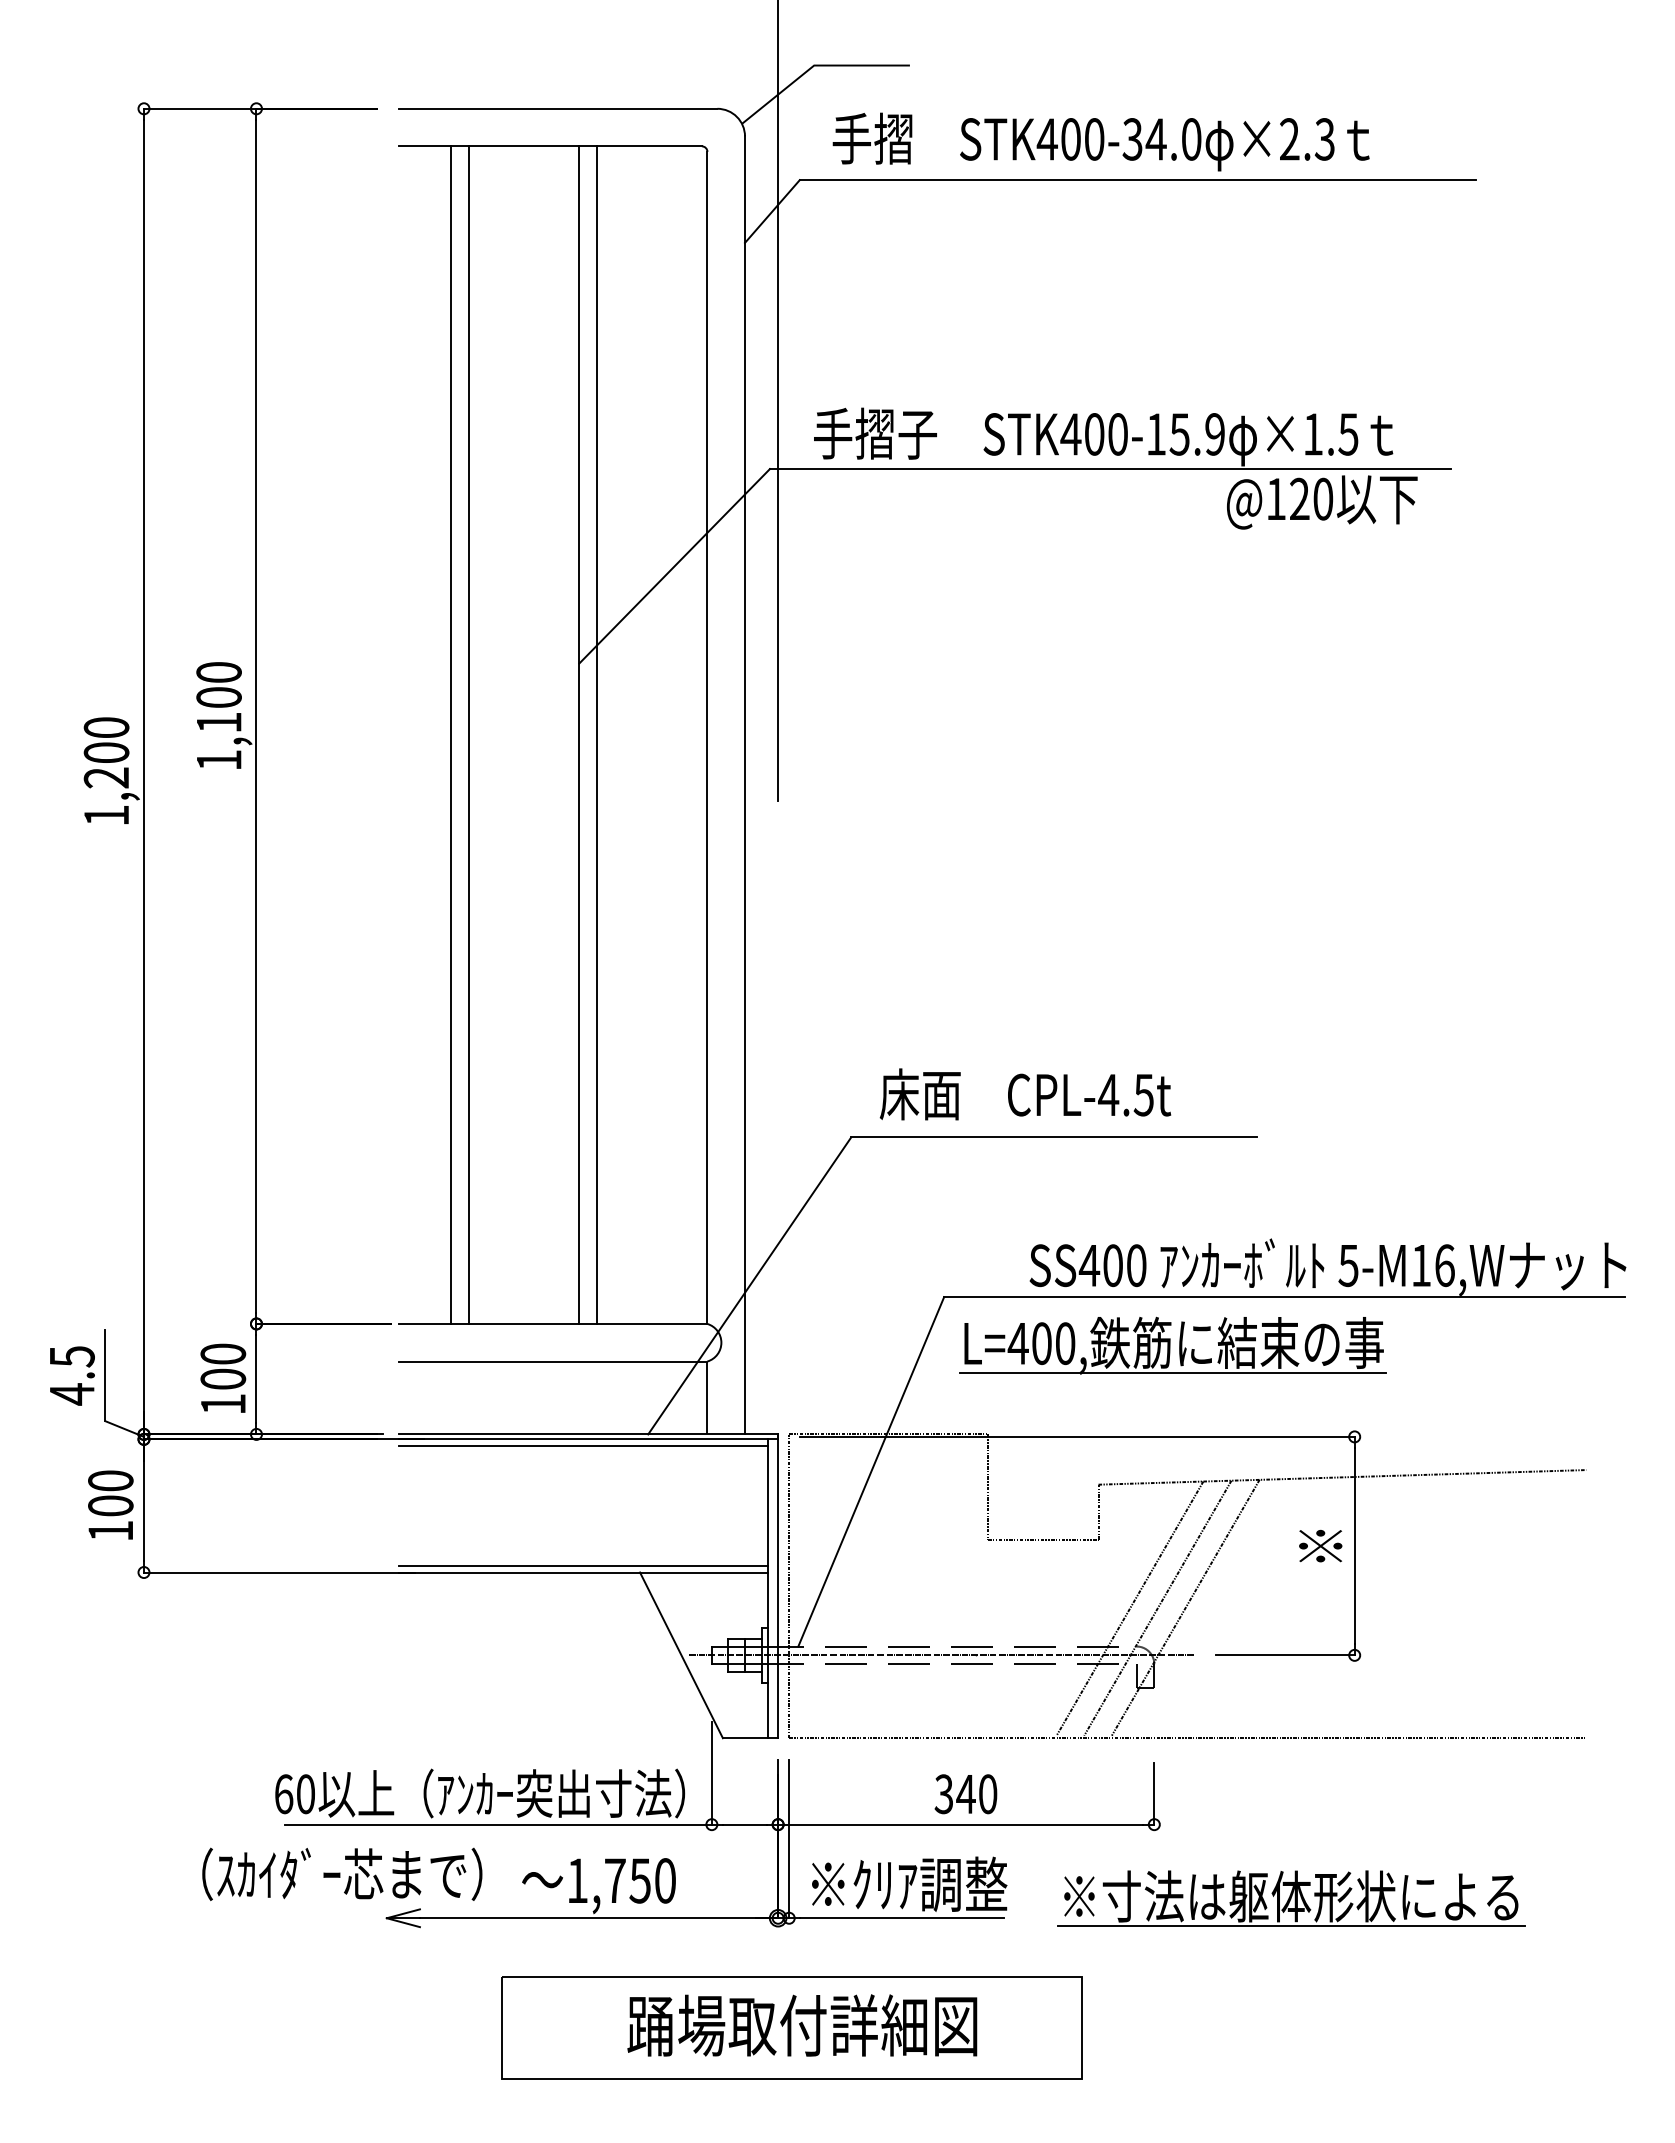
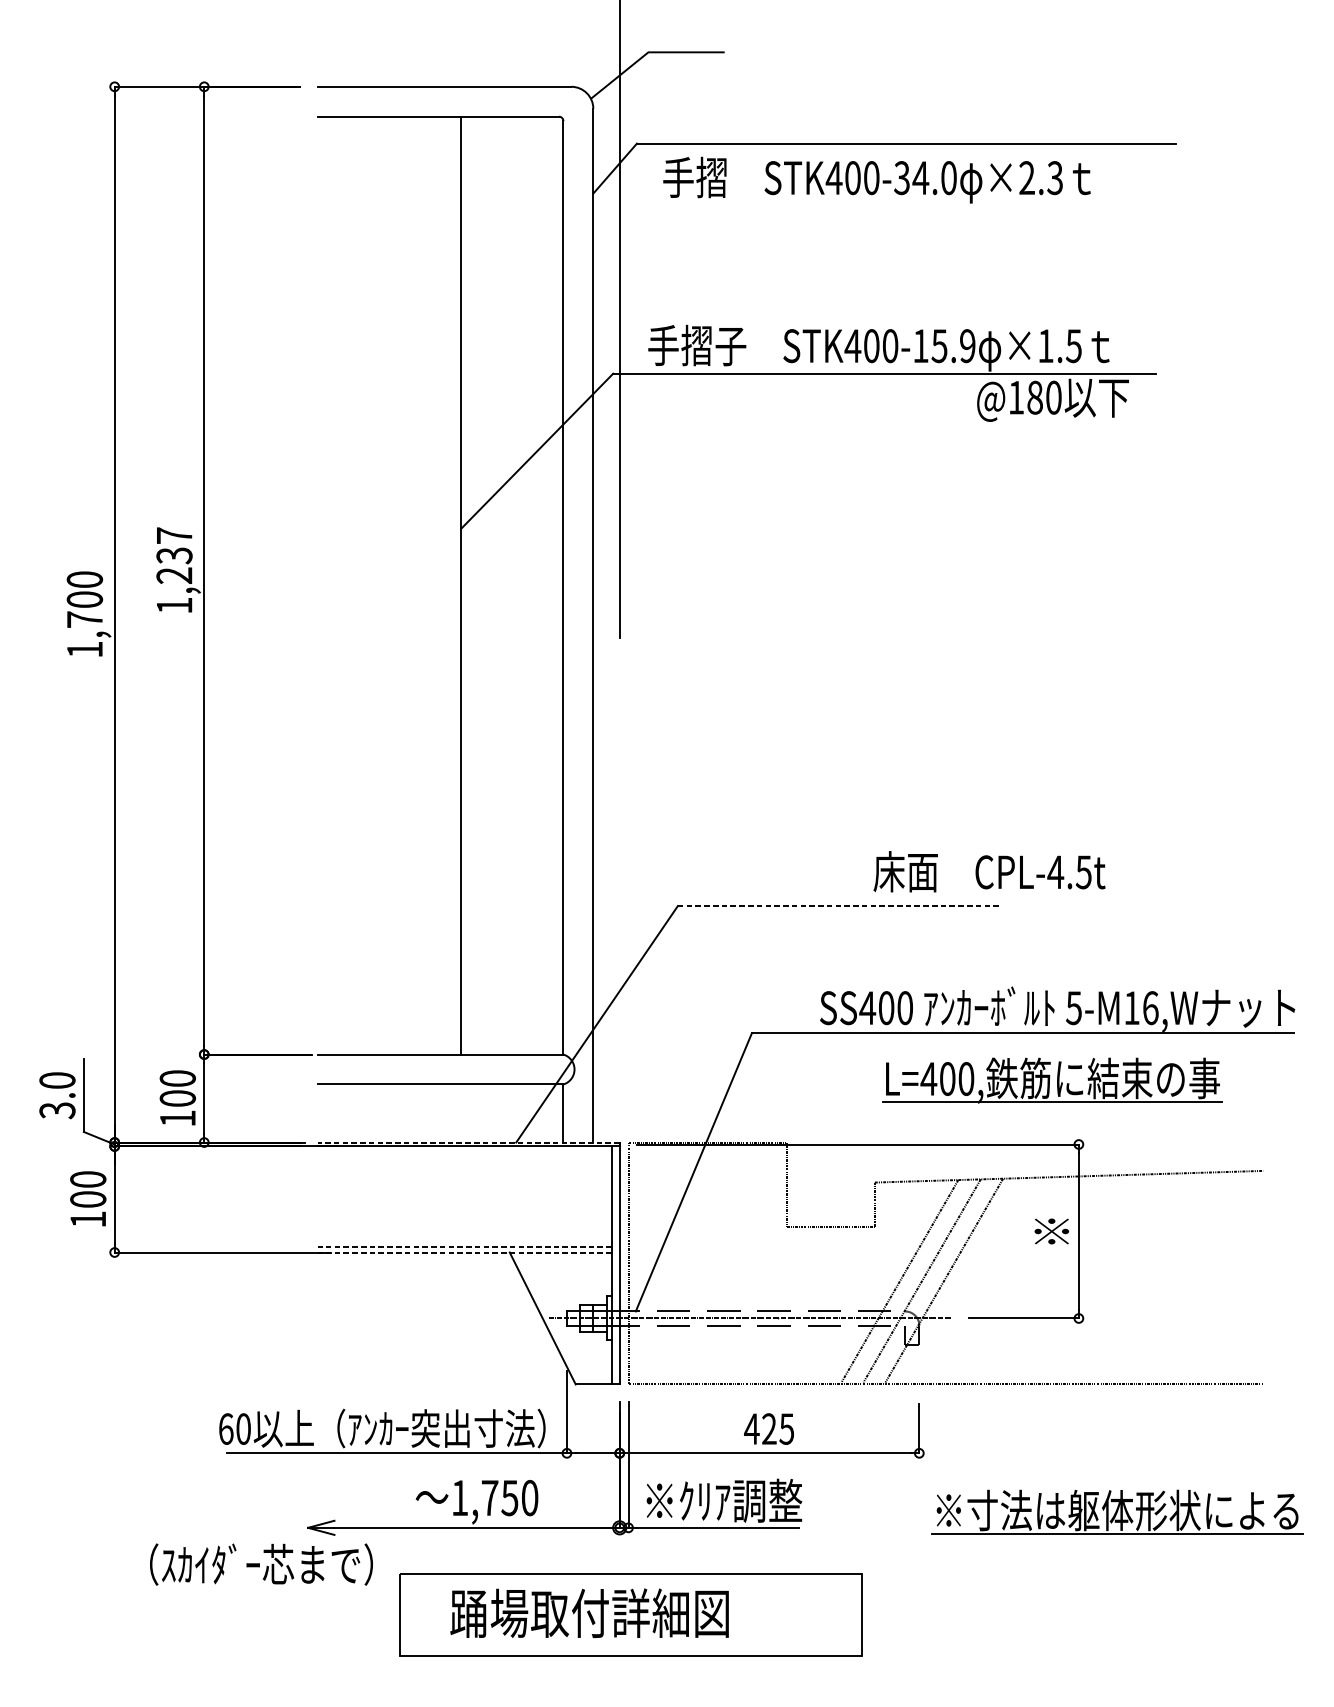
text: (1100, 141) -> (876, 179), moved
text: (1299, 498) -> (1034, 397), @120 -> @180
text: (218, 697) -> (174, 555), 1,100 -> 1,237
line: (451, 734) -> (359, 585), removed
line: (468, 734) -> (373, 585), removed
line: (596, 734) -> (475, 585), removed
text: (105, 777) -> (84, 619), 1,200 -> 1,700
text: (1025, 1094) -> (989, 871), moved
line: (1054, 1137) -> (839, 906), solid -> dashed
part: (1172, 1345) -> (1051, 1080), moved
text: (71, 1375) -> (56, 1095), 4.5 -> 3.0
line: (588, 1434) -> (468, 1142), solid -> dashed
line: (583, 1446) -> (464, 1152), removed
line: (583, 1565) -> (464, 1246), solid -> dashed
line: (583, 1572) -> (464, 1252), solid -> dashed
text: (965, 1794) -> (768, 1429), 340 -> 425
text: (342, 1873) -> (261, 1563), moved
part: (1291, 1898) -> (1117, 1512), moved
text: (802, 2025) -> (589, 1613), moved

